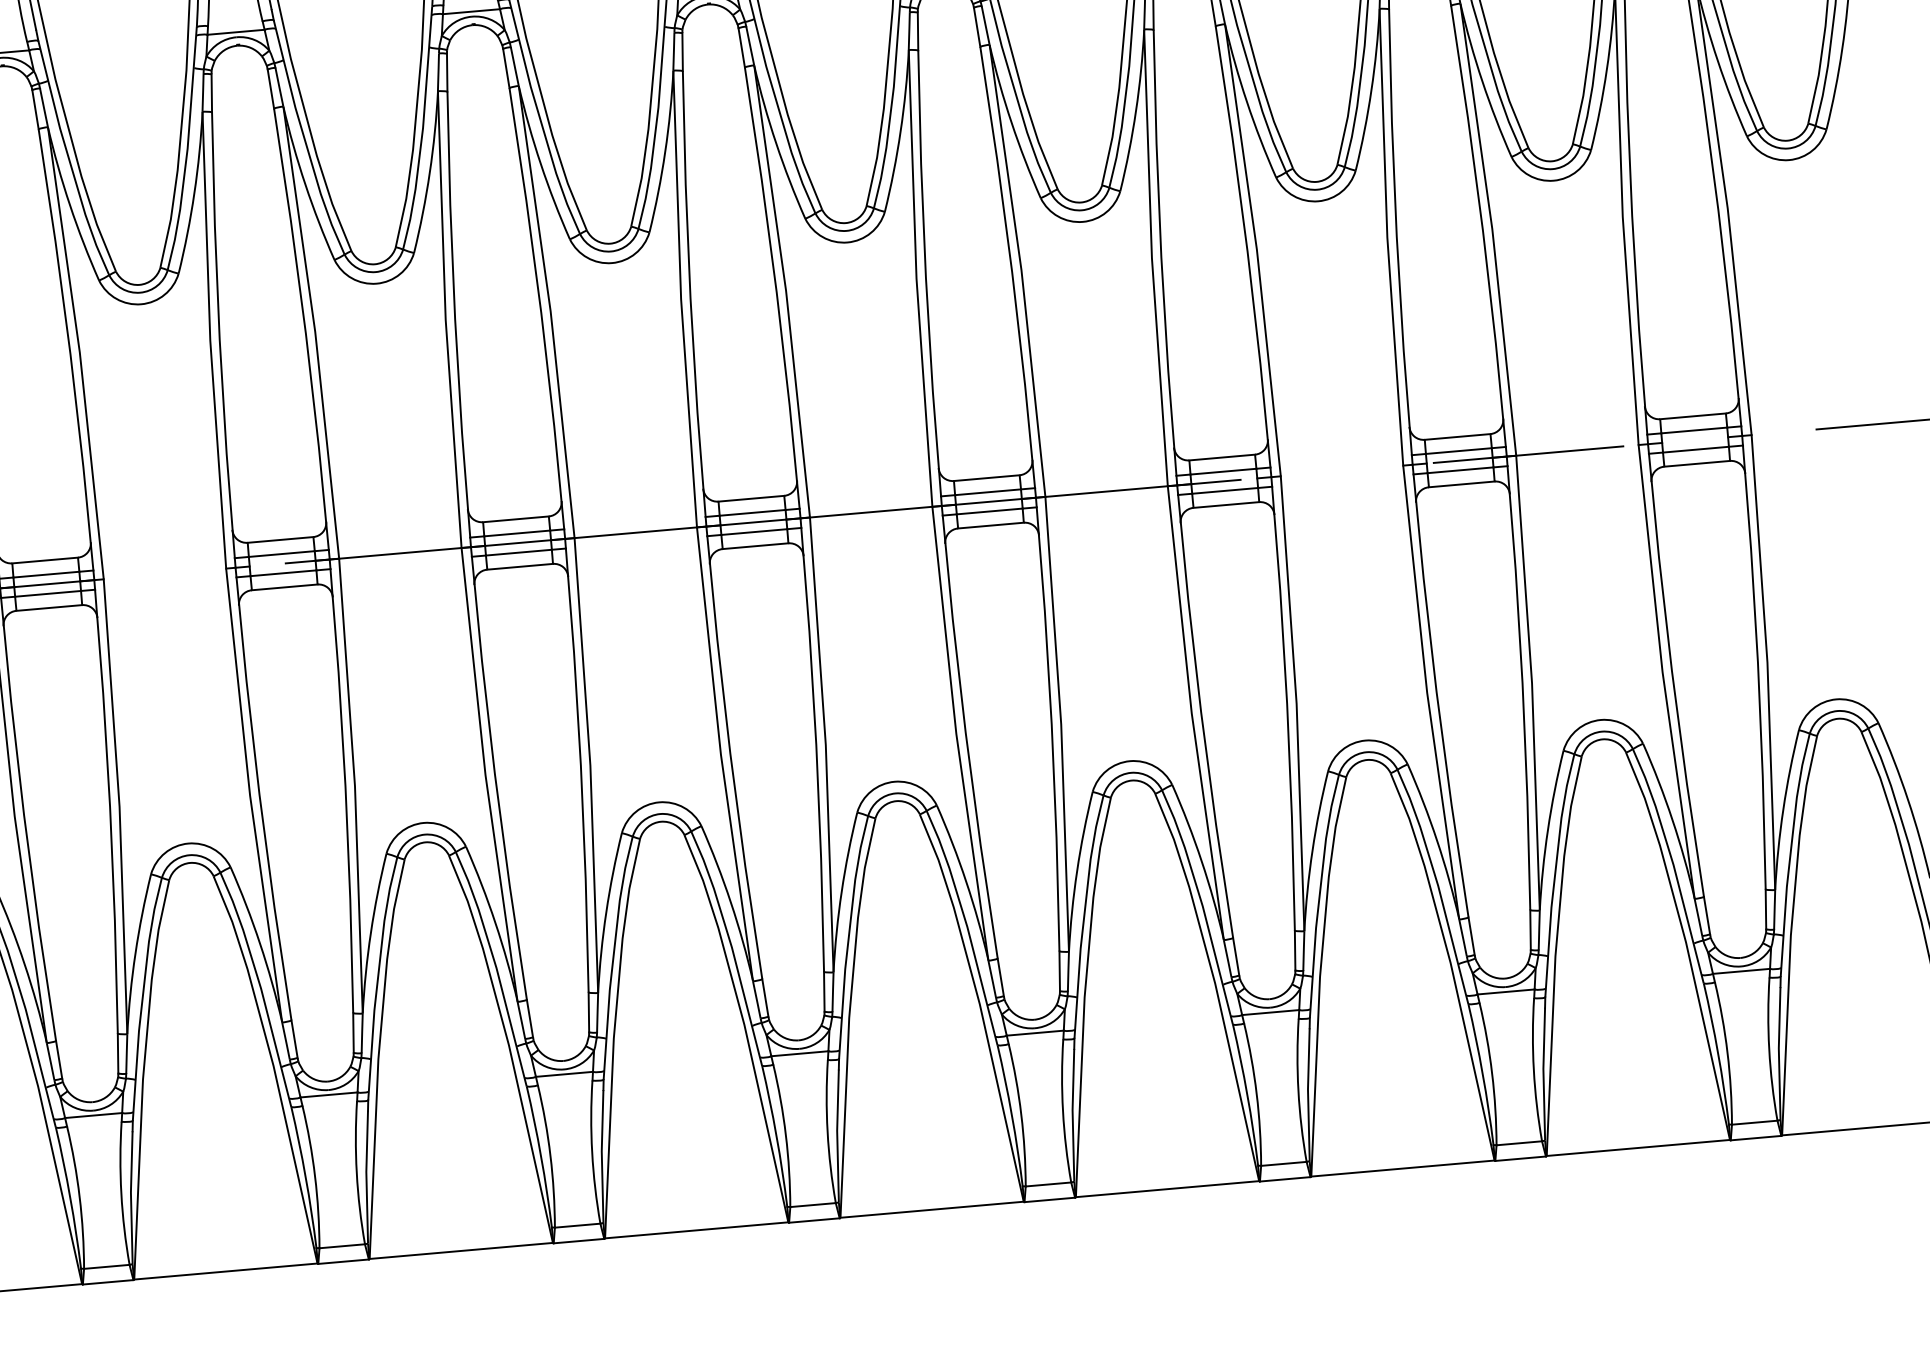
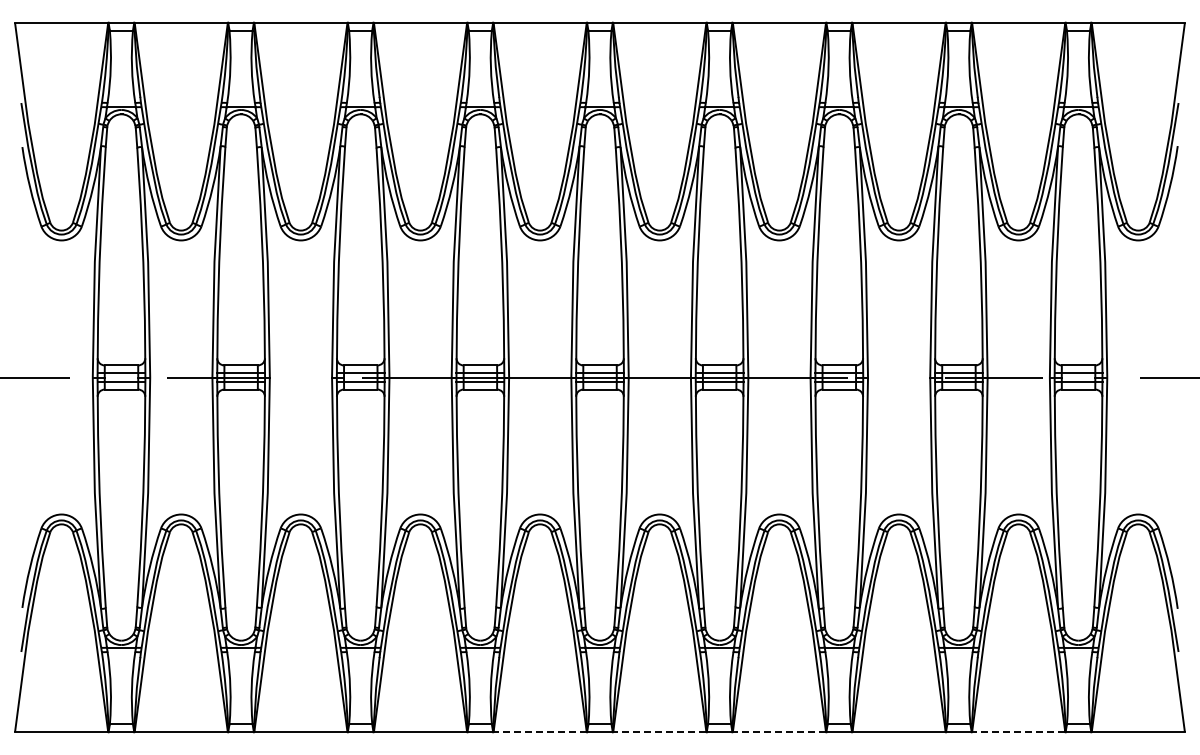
line: (1638, 1148) -> (1018, 732), solid -> dashed
line: (1167, 1190) -> (779, 732), solid -> dashed
line: (931, 1210) -> (659, 732), solid -> dashed
line: (697, 1231) -> (540, 732), solid -> dashed

